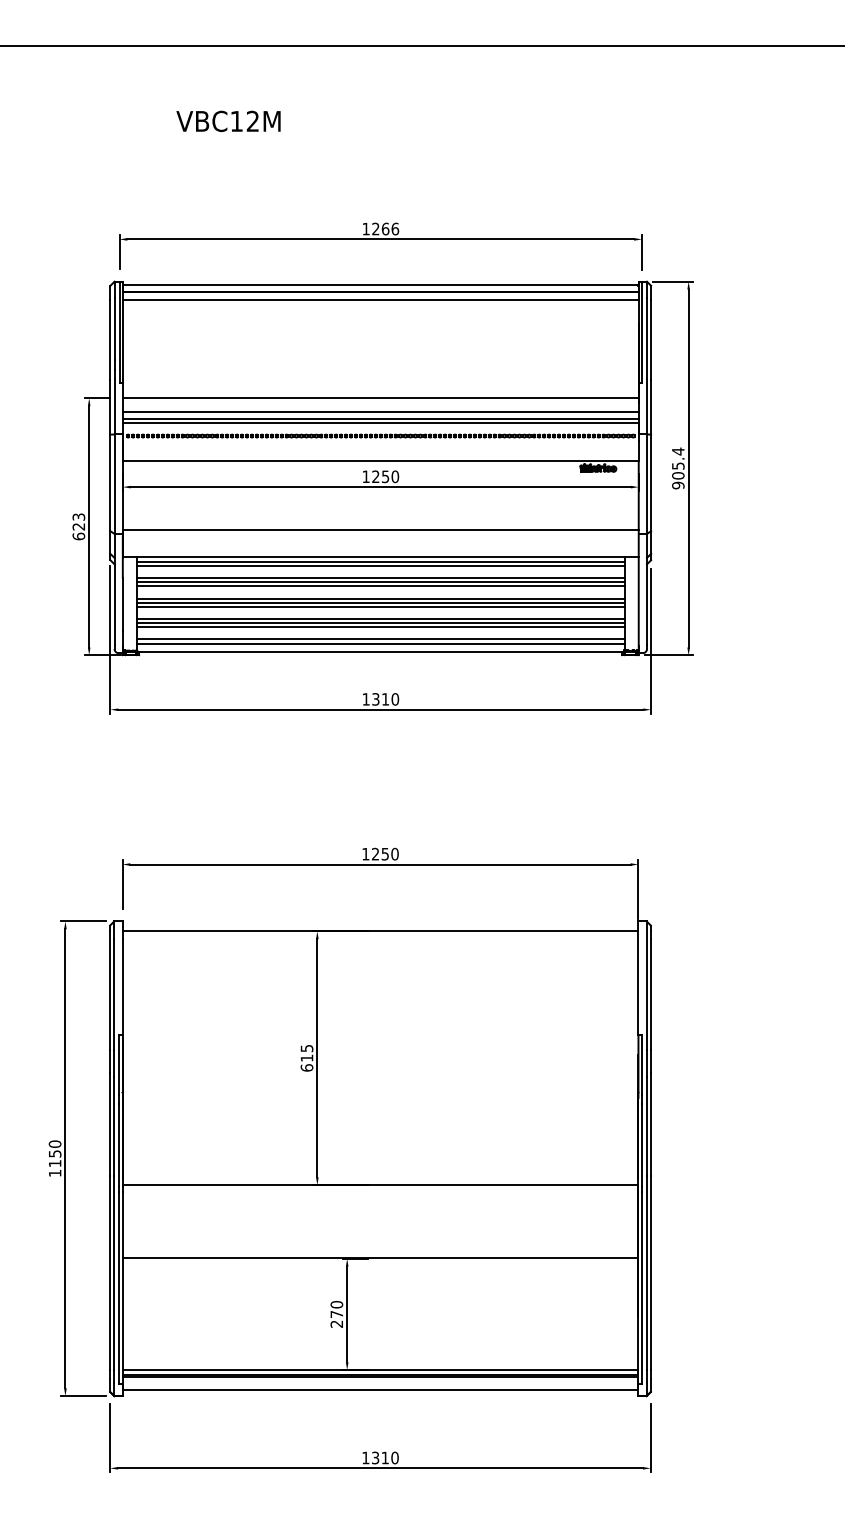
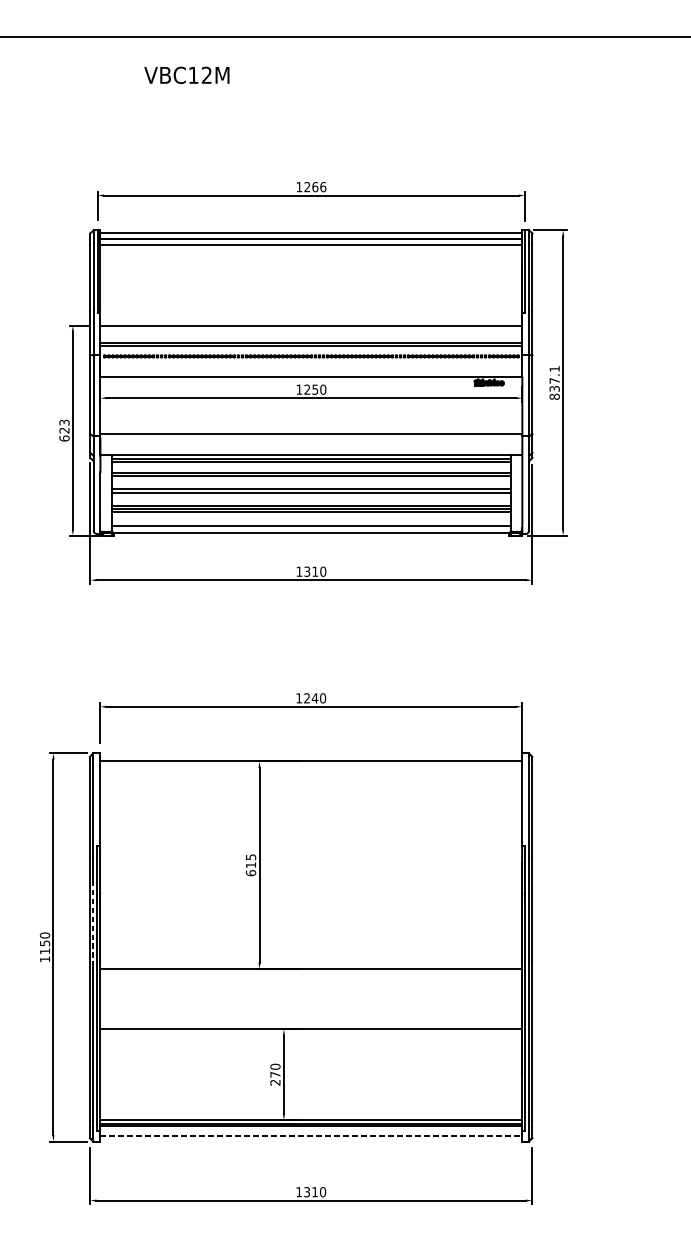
text: (228, 120) -> (186, 74), moved
line: (380, 412) -> (311, 337), removed
text: (678, 468) -> (554, 382), 905.4 -> 837.1
line: (380, 586) -> (311, 479), removed
line: (380, 606) -> (311, 495), removed
line: (380, 639) -> (311, 522), removed
text: (385, 854) -> (315, 698), 1250 -> 1240
line: (114, 1126) -> (93, 921), solid -> dashed
line: (380, 1389) -> (311, 1136), solid -> dashed

